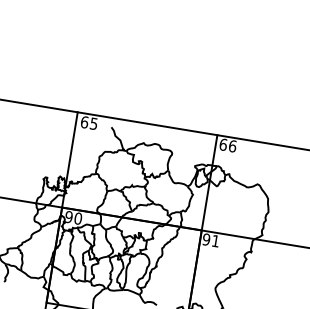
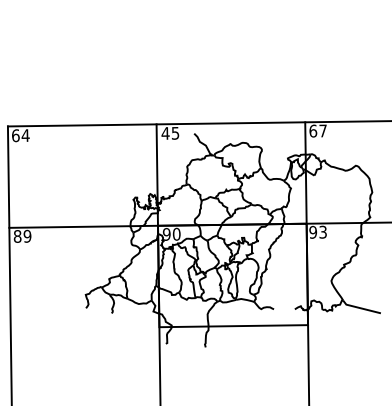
text: (84, 122) -> (165, 133), 65 -> 45
text: (233, 145) -> (323, 130), 66 -> 67
text: (215, 240) -> (322, 231), 91 -> 93

